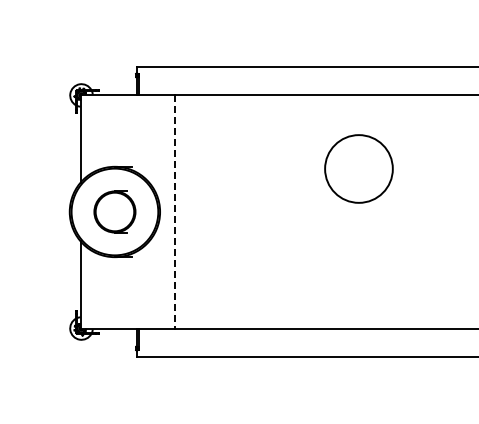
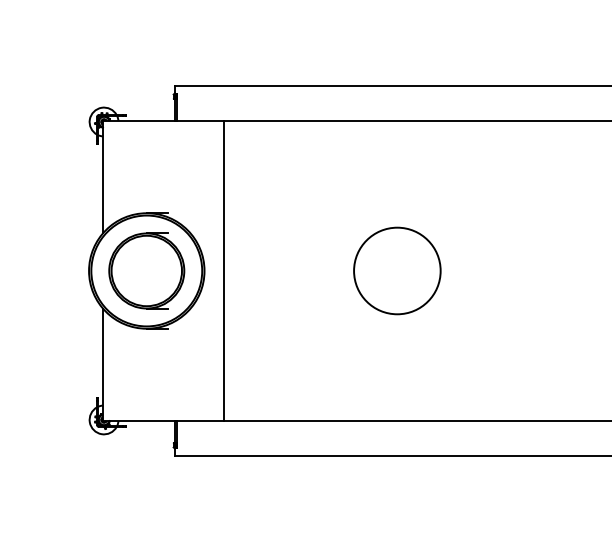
circle: (358, 168) -> (396, 270), moved
part: (114, 211) -> (146, 270), size x1.43
line: (175, 212) -> (224, 271), dashed -> solid

